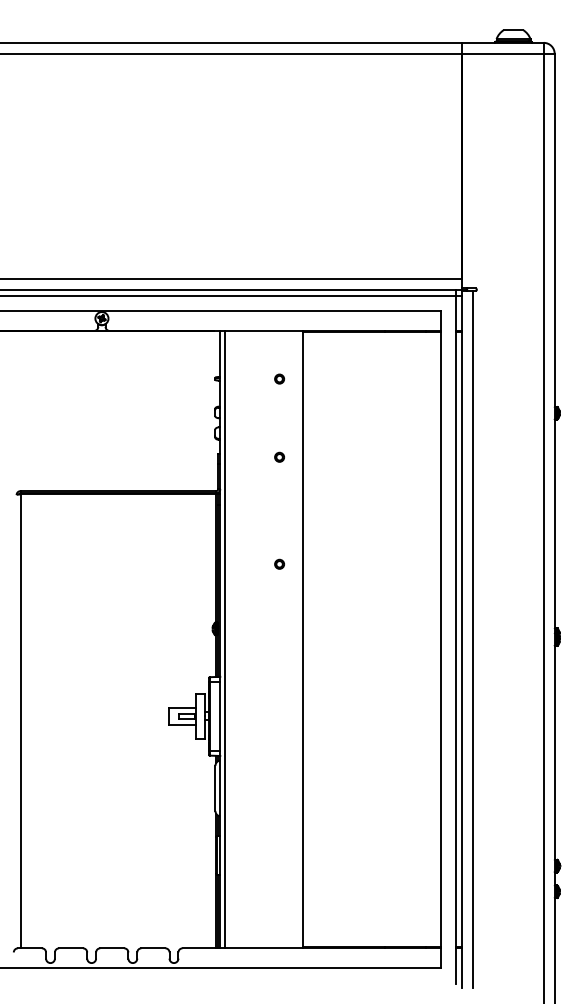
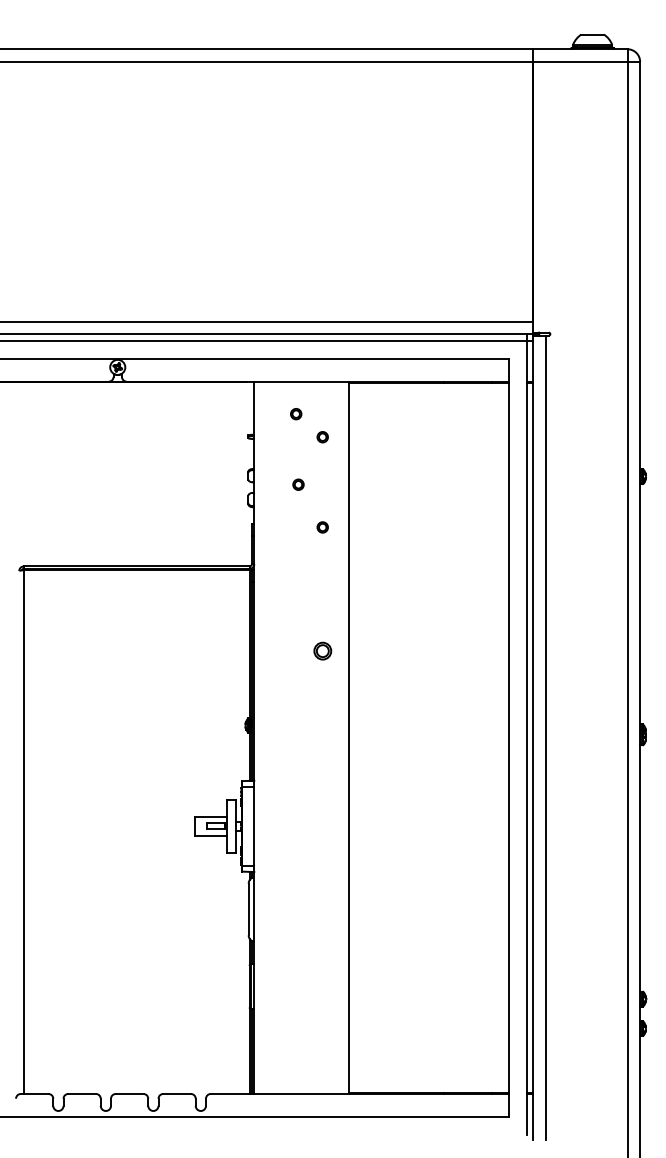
part: (256, 358) -> (296, 413), added
part: (258, 419) -> (298, 483), added
part: (279, 563) -> (322, 649), size x1.6
line: (224, 639) -> (259, 737), removed

